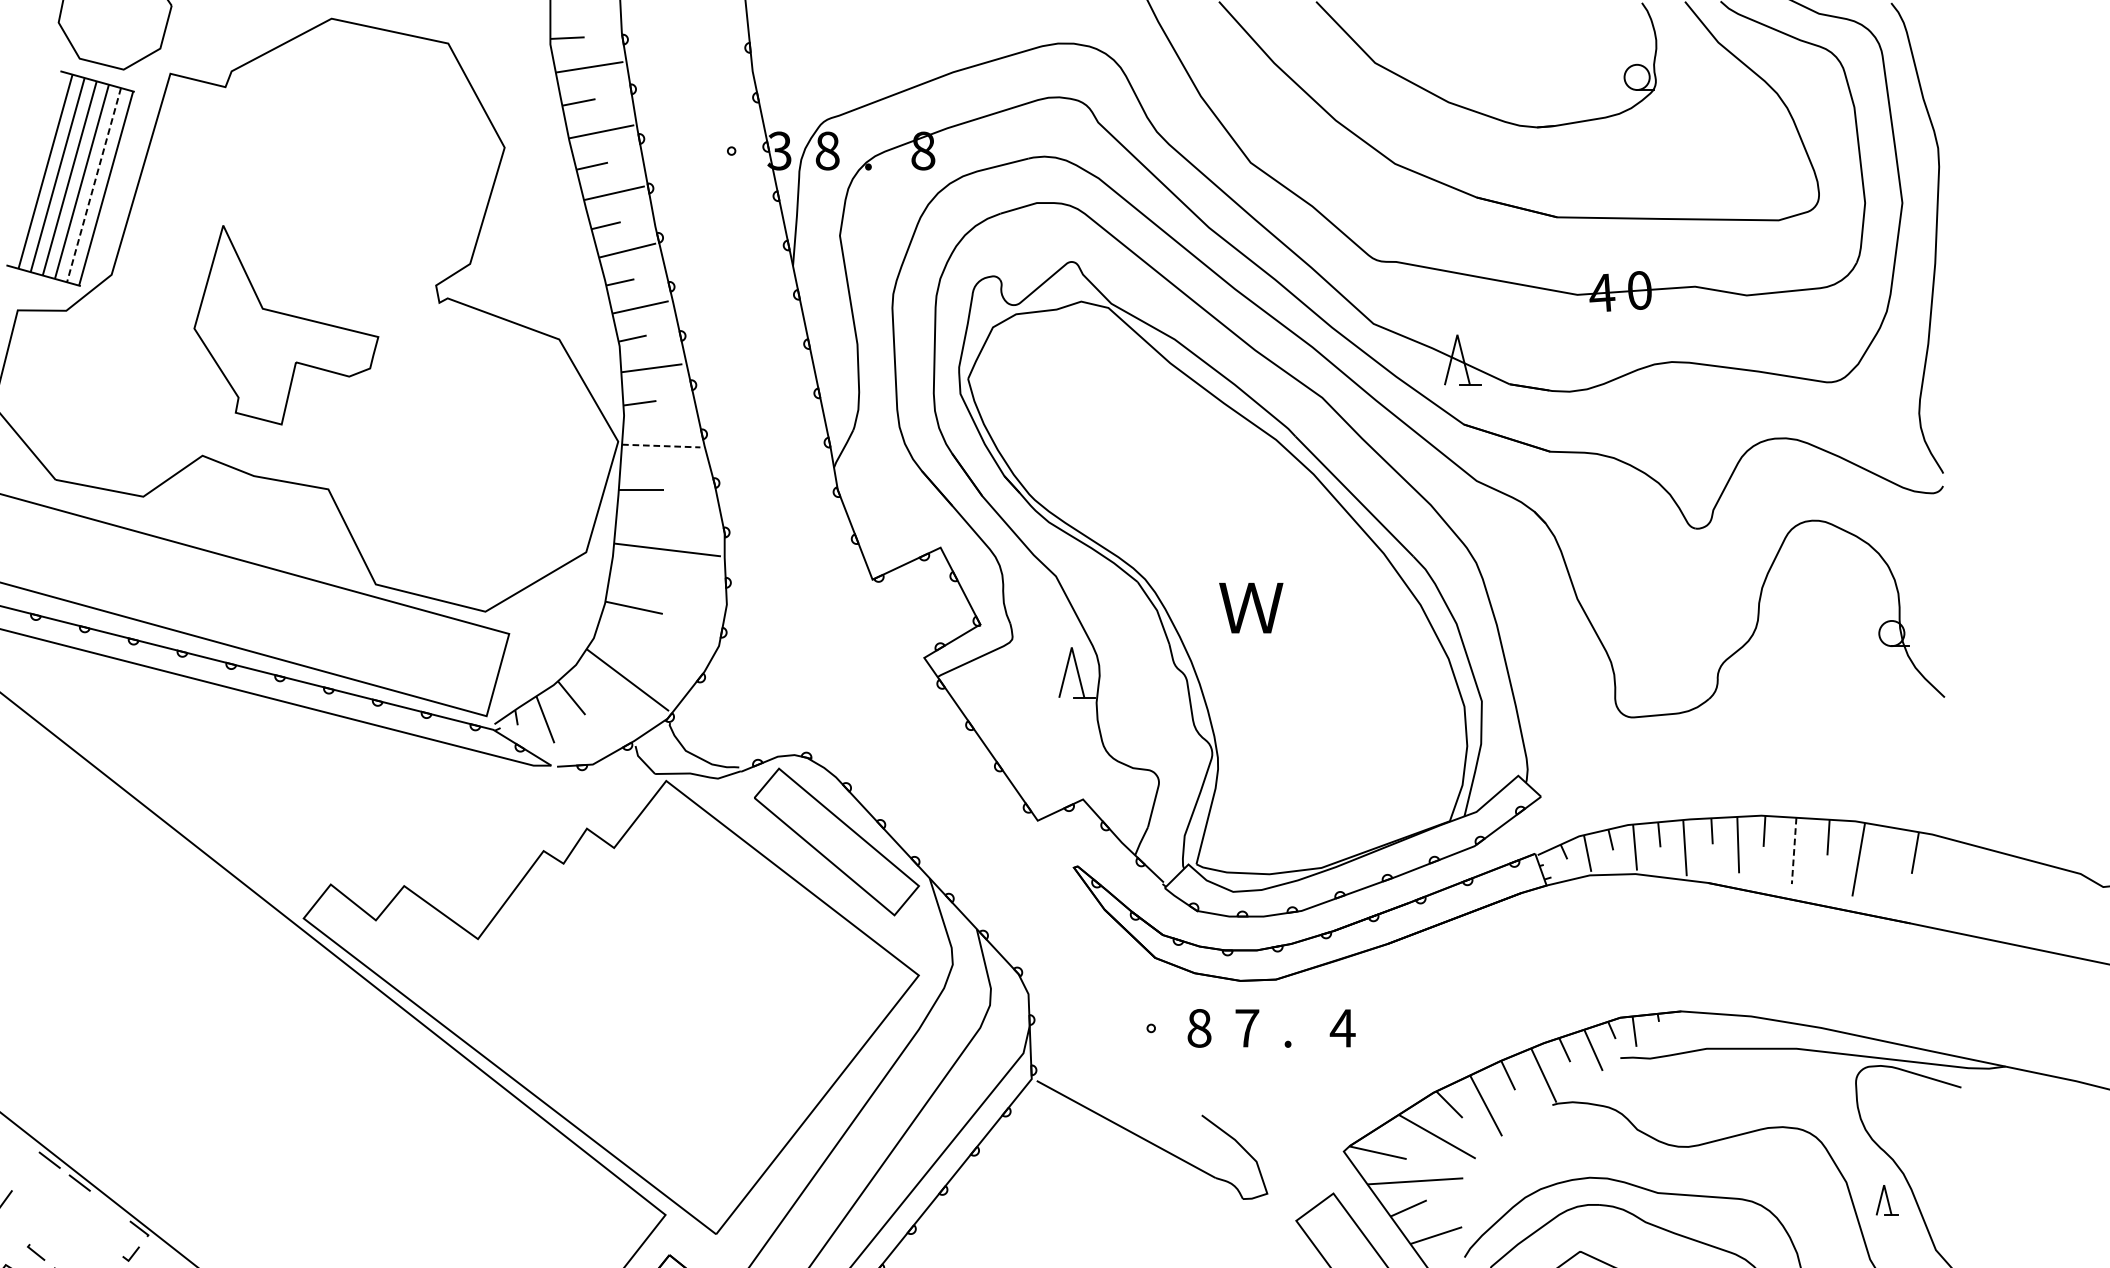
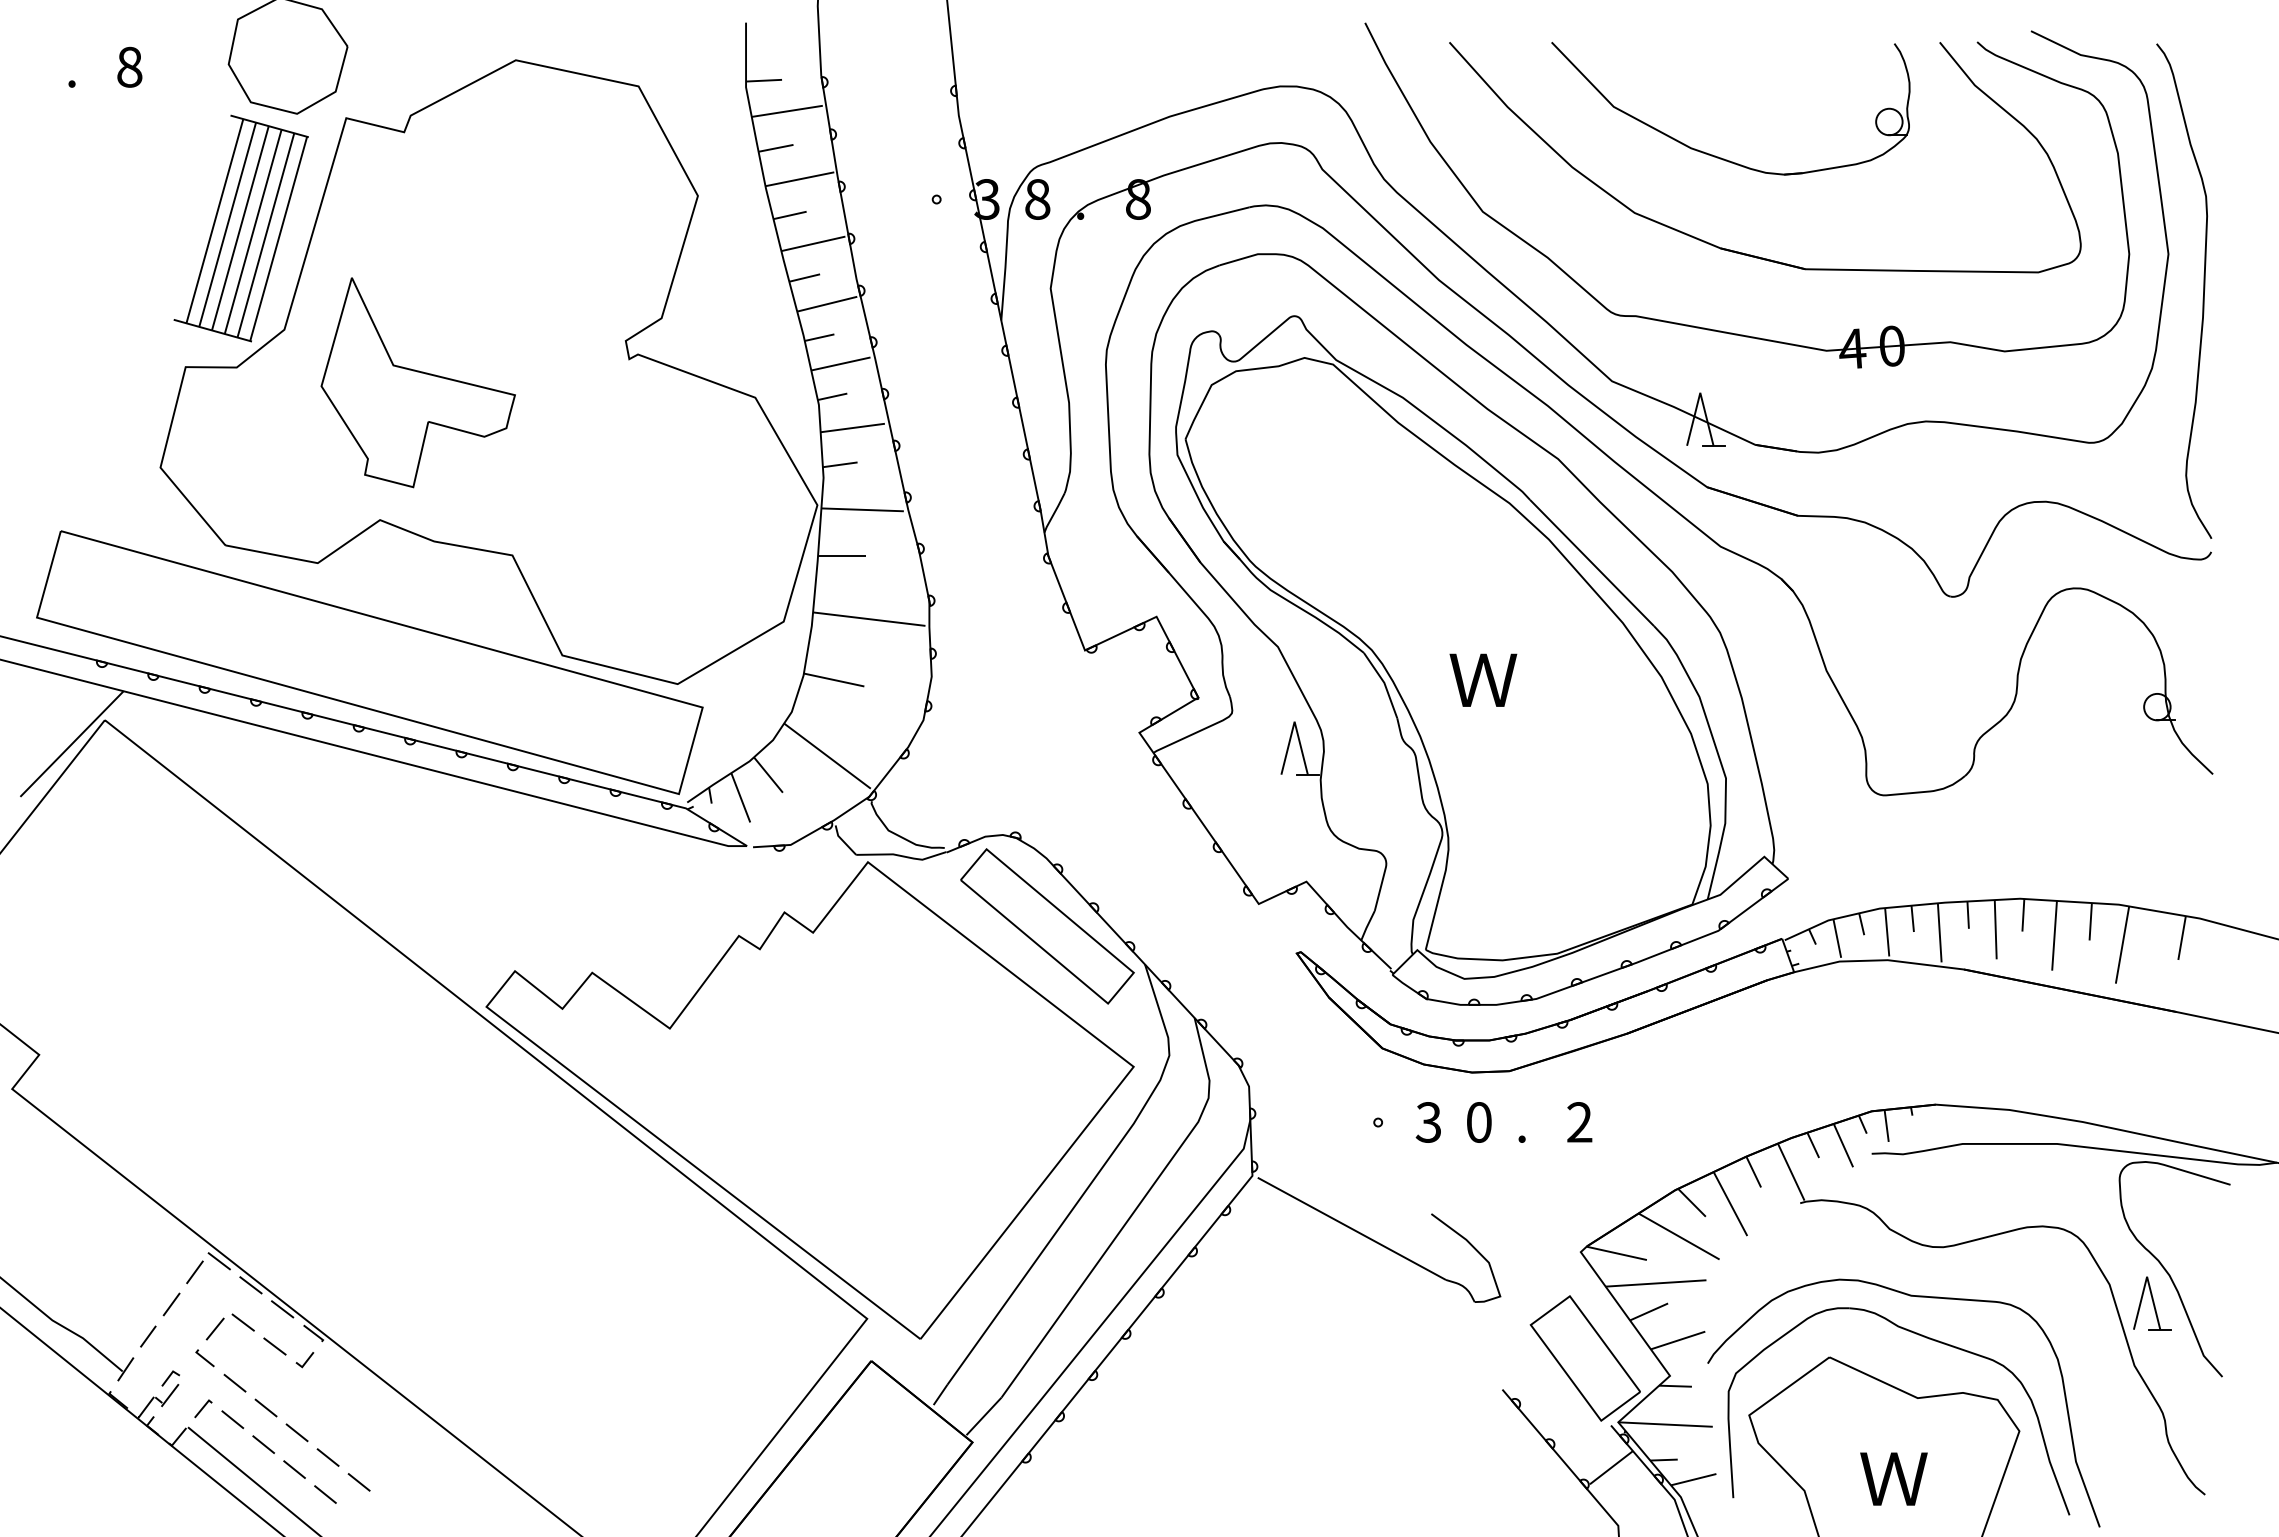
line: (93, 185) -> (265, 235), dashed -> solid
part: (285, 325) -> (417, 382), moved
line: (662, 445) -> (863, 509), dashed -> solid
line: (1794, 850) -> (2054, 935), dashed -> solid
text: (1199, 1028) -> (1428, 1122), 8 -> 3
text: (1247, 1028) -> (1479, 1122), 7 -> 0
text: (1342, 1028) -> (1579, 1122), 4 -> 2
line: (26, 1170) -> (194, 1272), added
part: (1887, 1200) -> (2152, 1303), size x1.67
line: (109, 1206) -> (282, 1309), added
line: (71, 1218) -> (242, 1322), added
line: (45, 1224) -> (214, 1328), added
line: (102, 1241) -> (274, 1346), added

